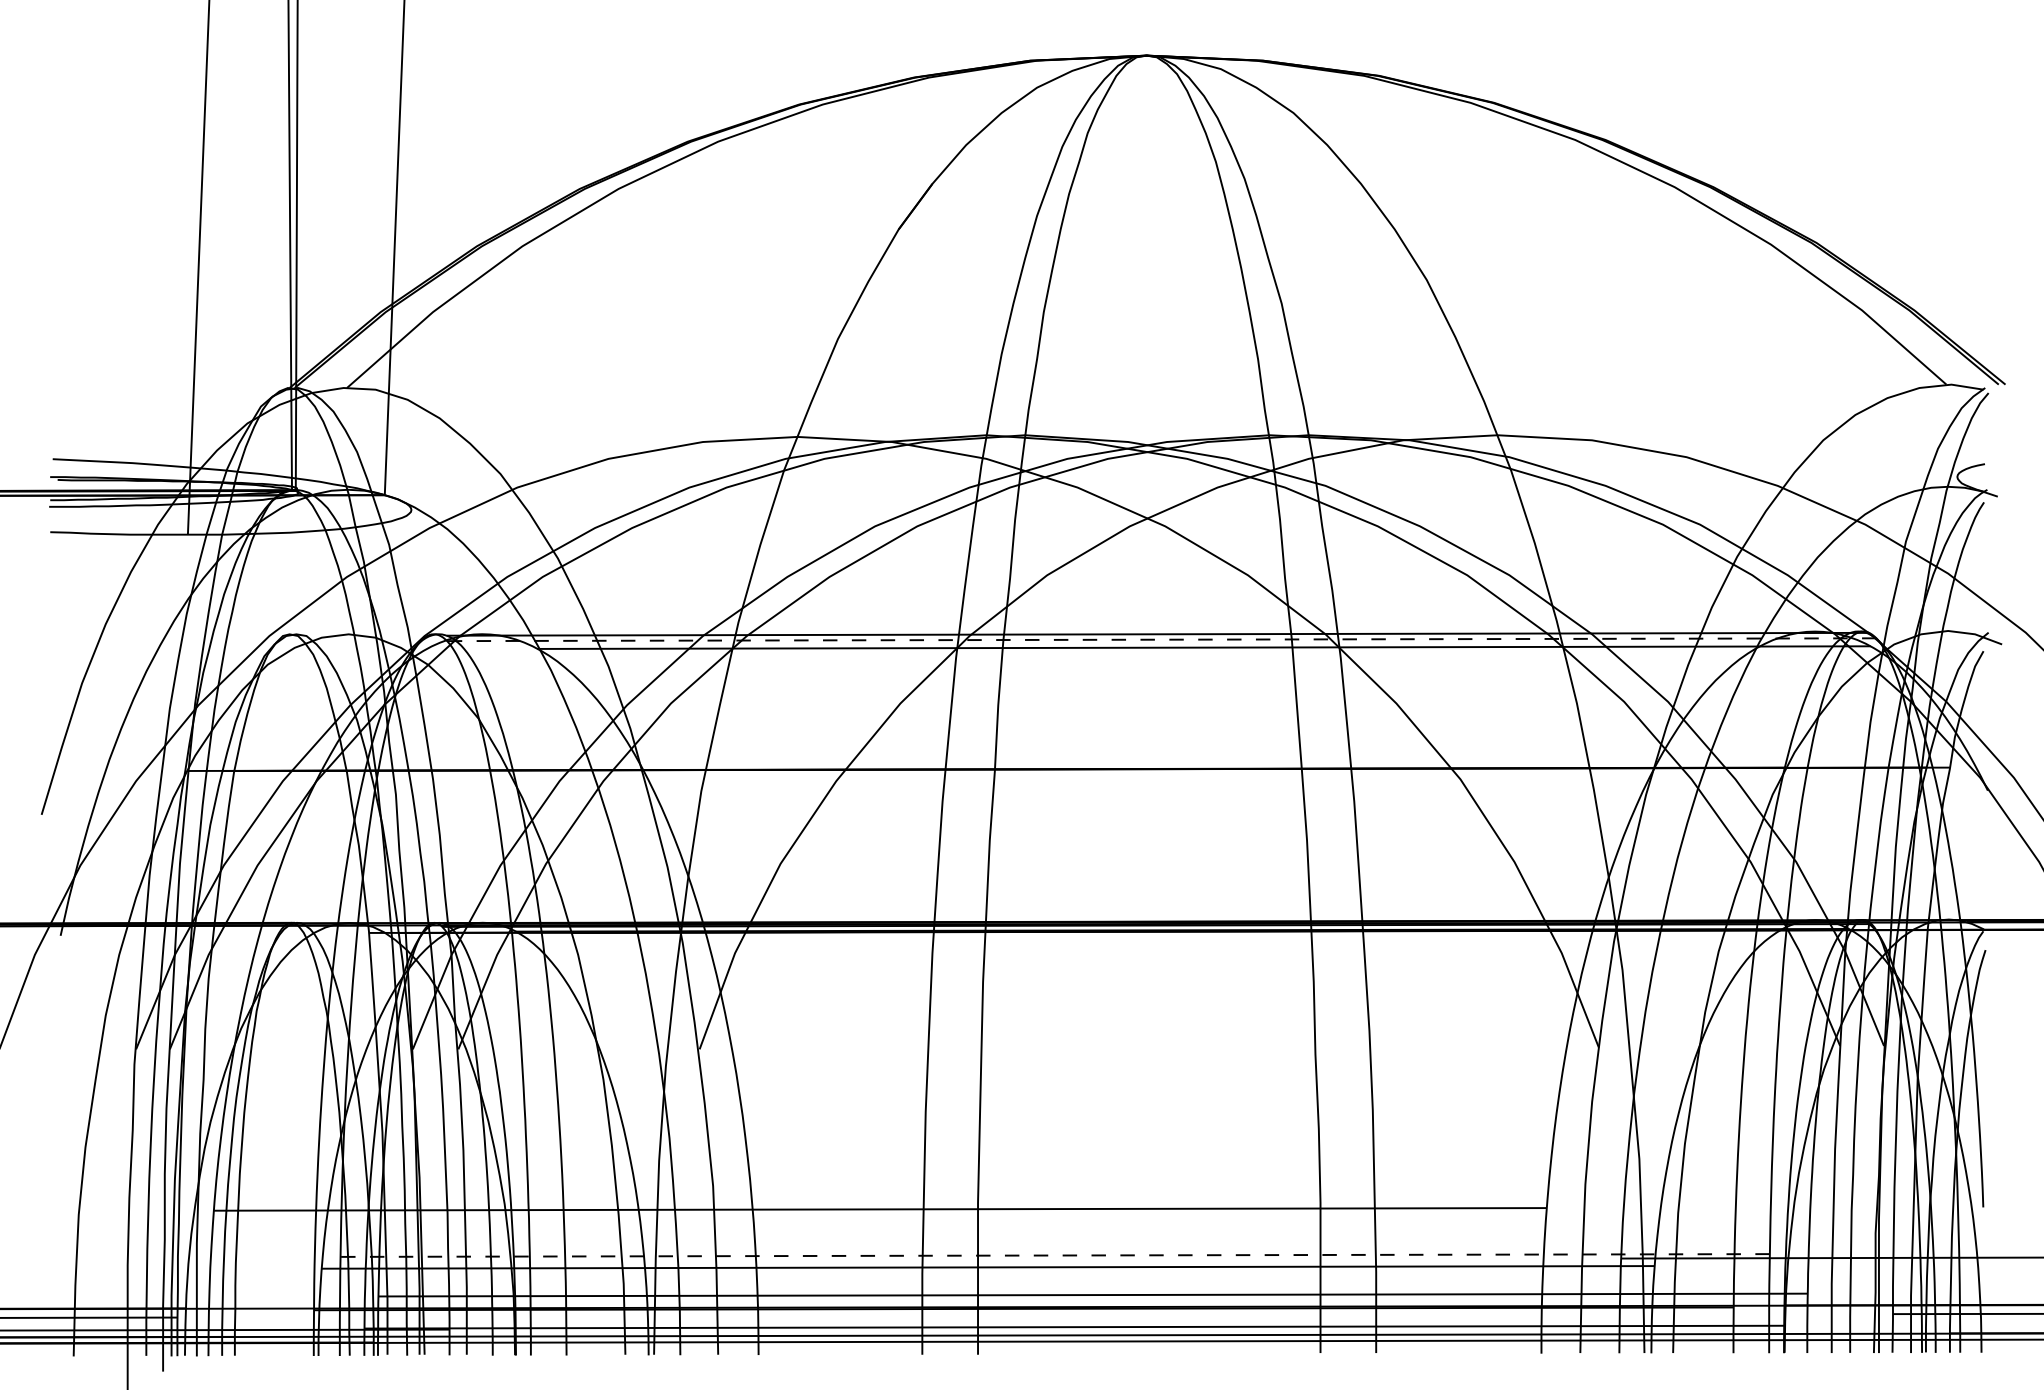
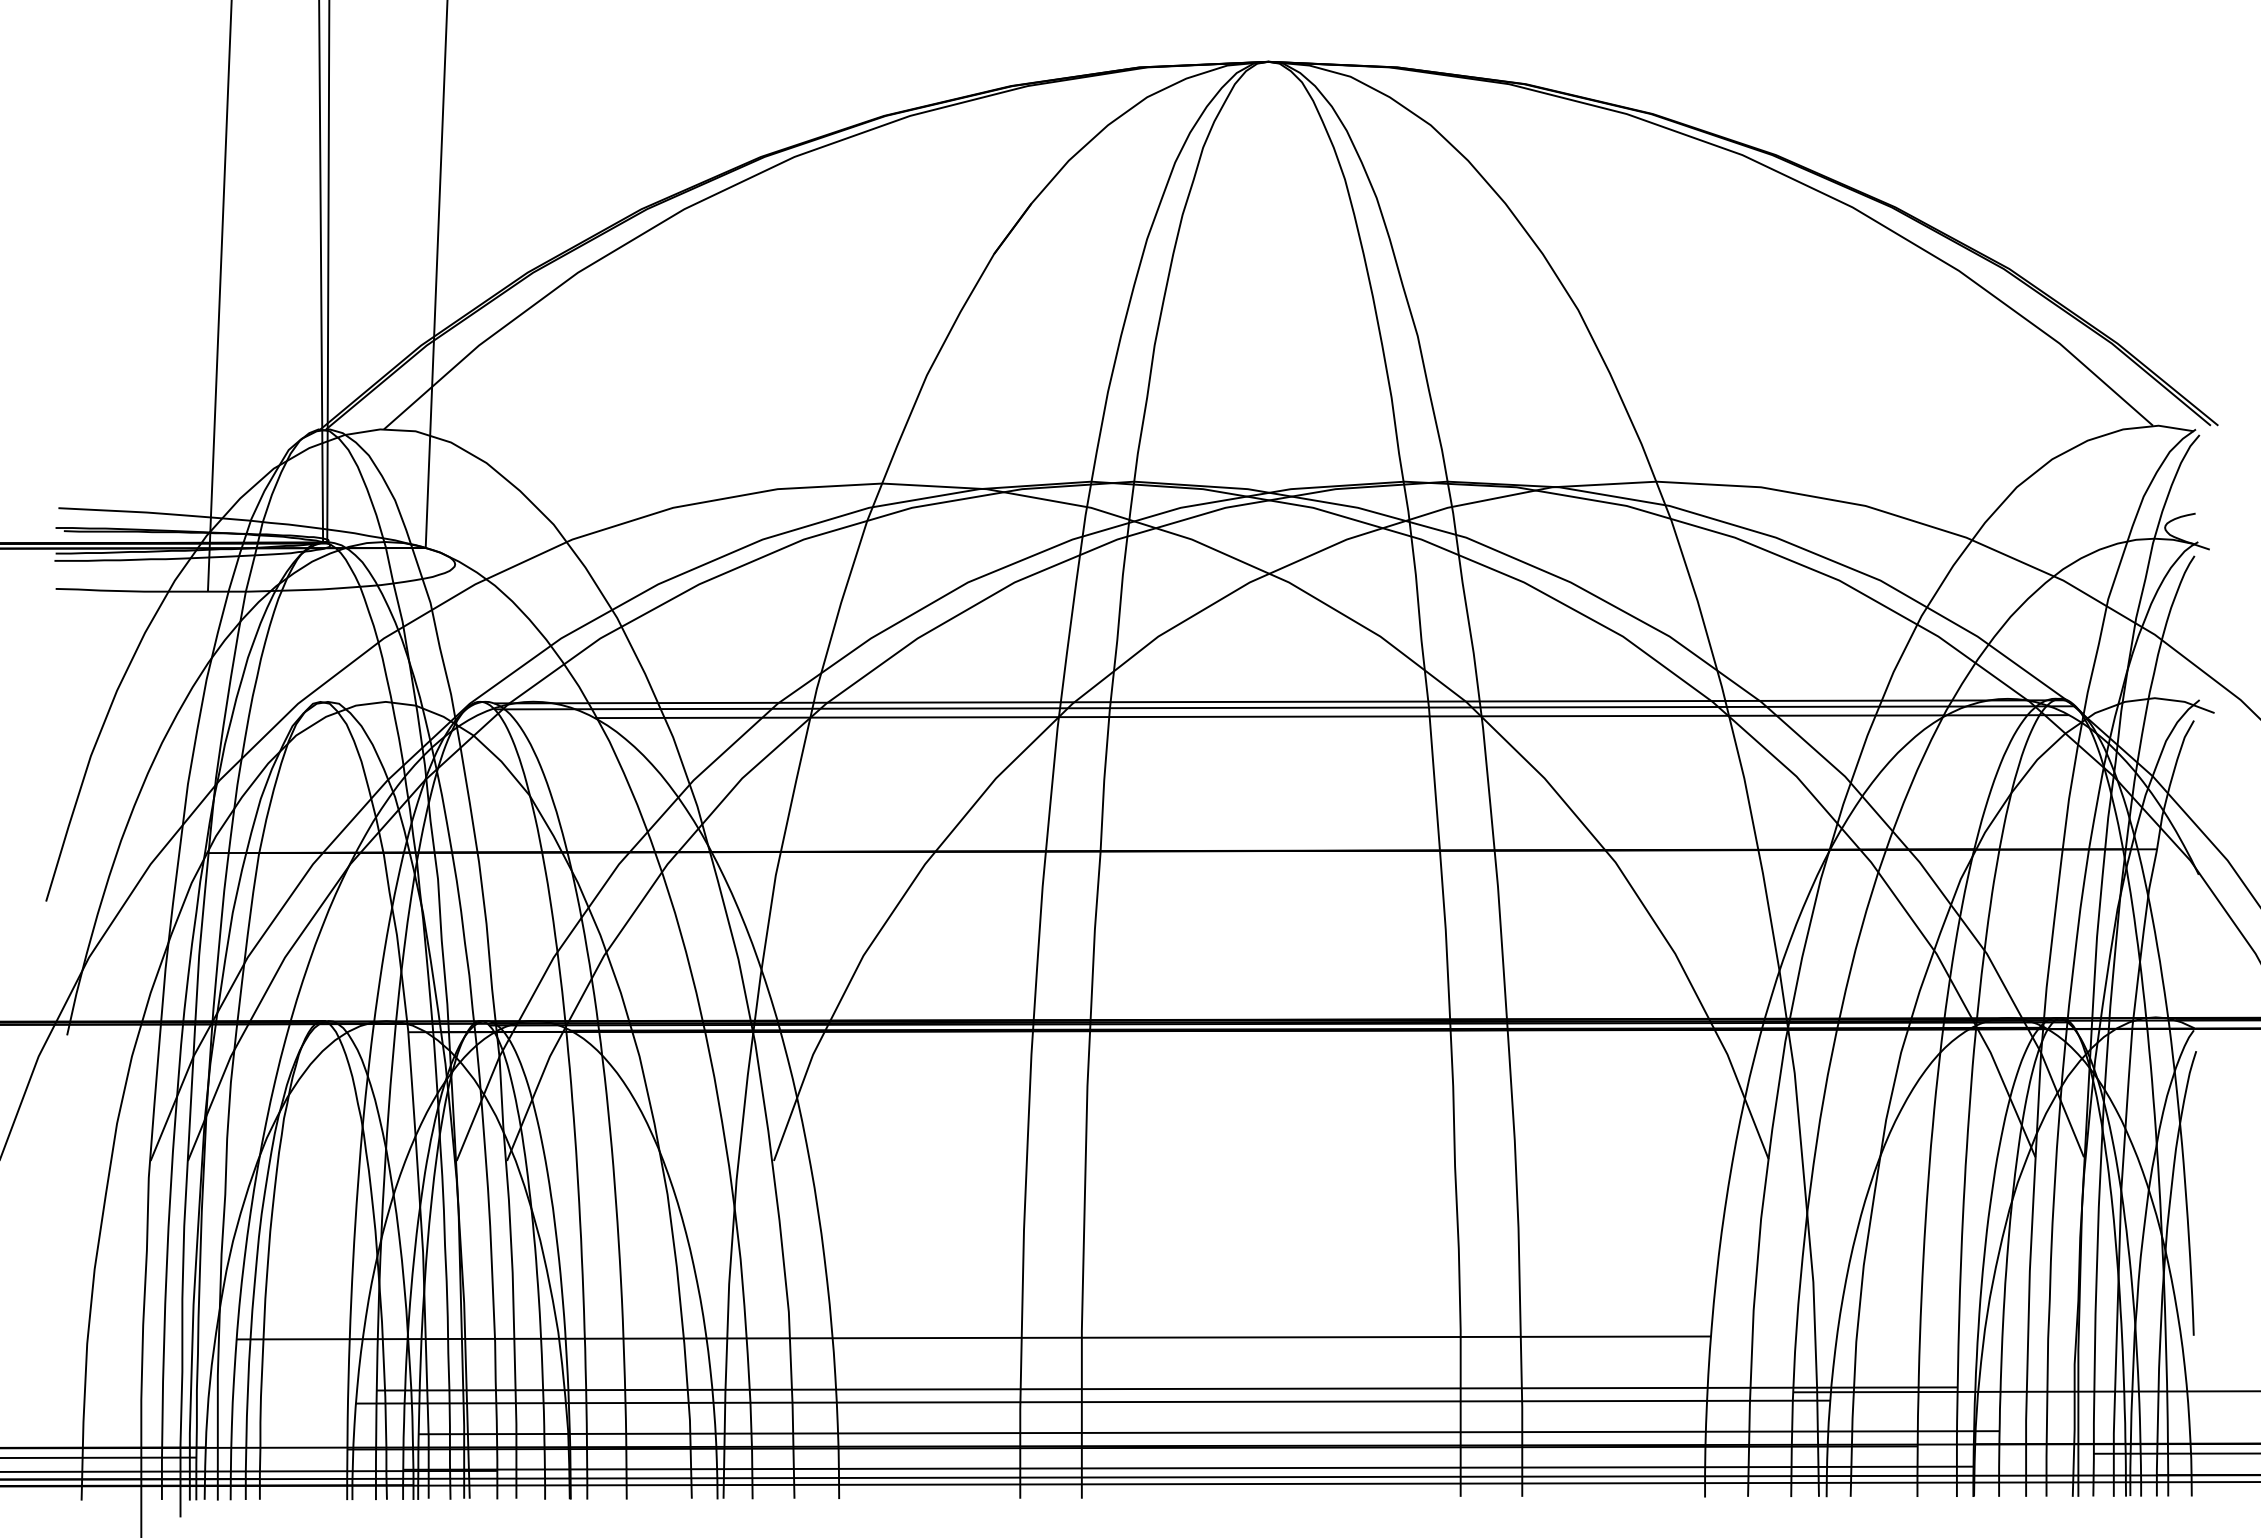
line: (1161, 639) -> (1284, 707), dashed -> solid
line: (1054, 1255) -> (1166, 1388), dashed -> solid

